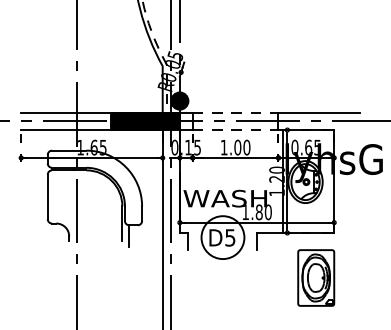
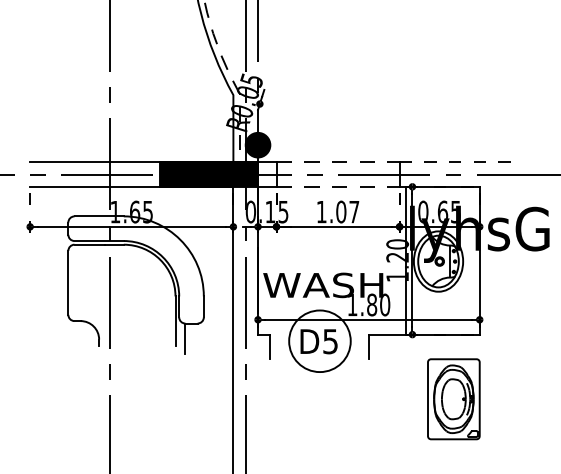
line: (319, 112) -> (458, 161), solid -> dashed
text: (246, 147) -> (353, 211), 1.00 -> 1.07

